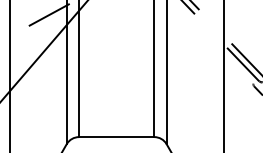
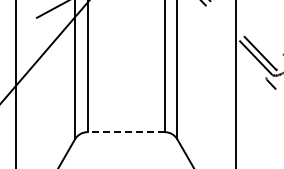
line: (117, 137) -> (126, 132), solid -> dashed

